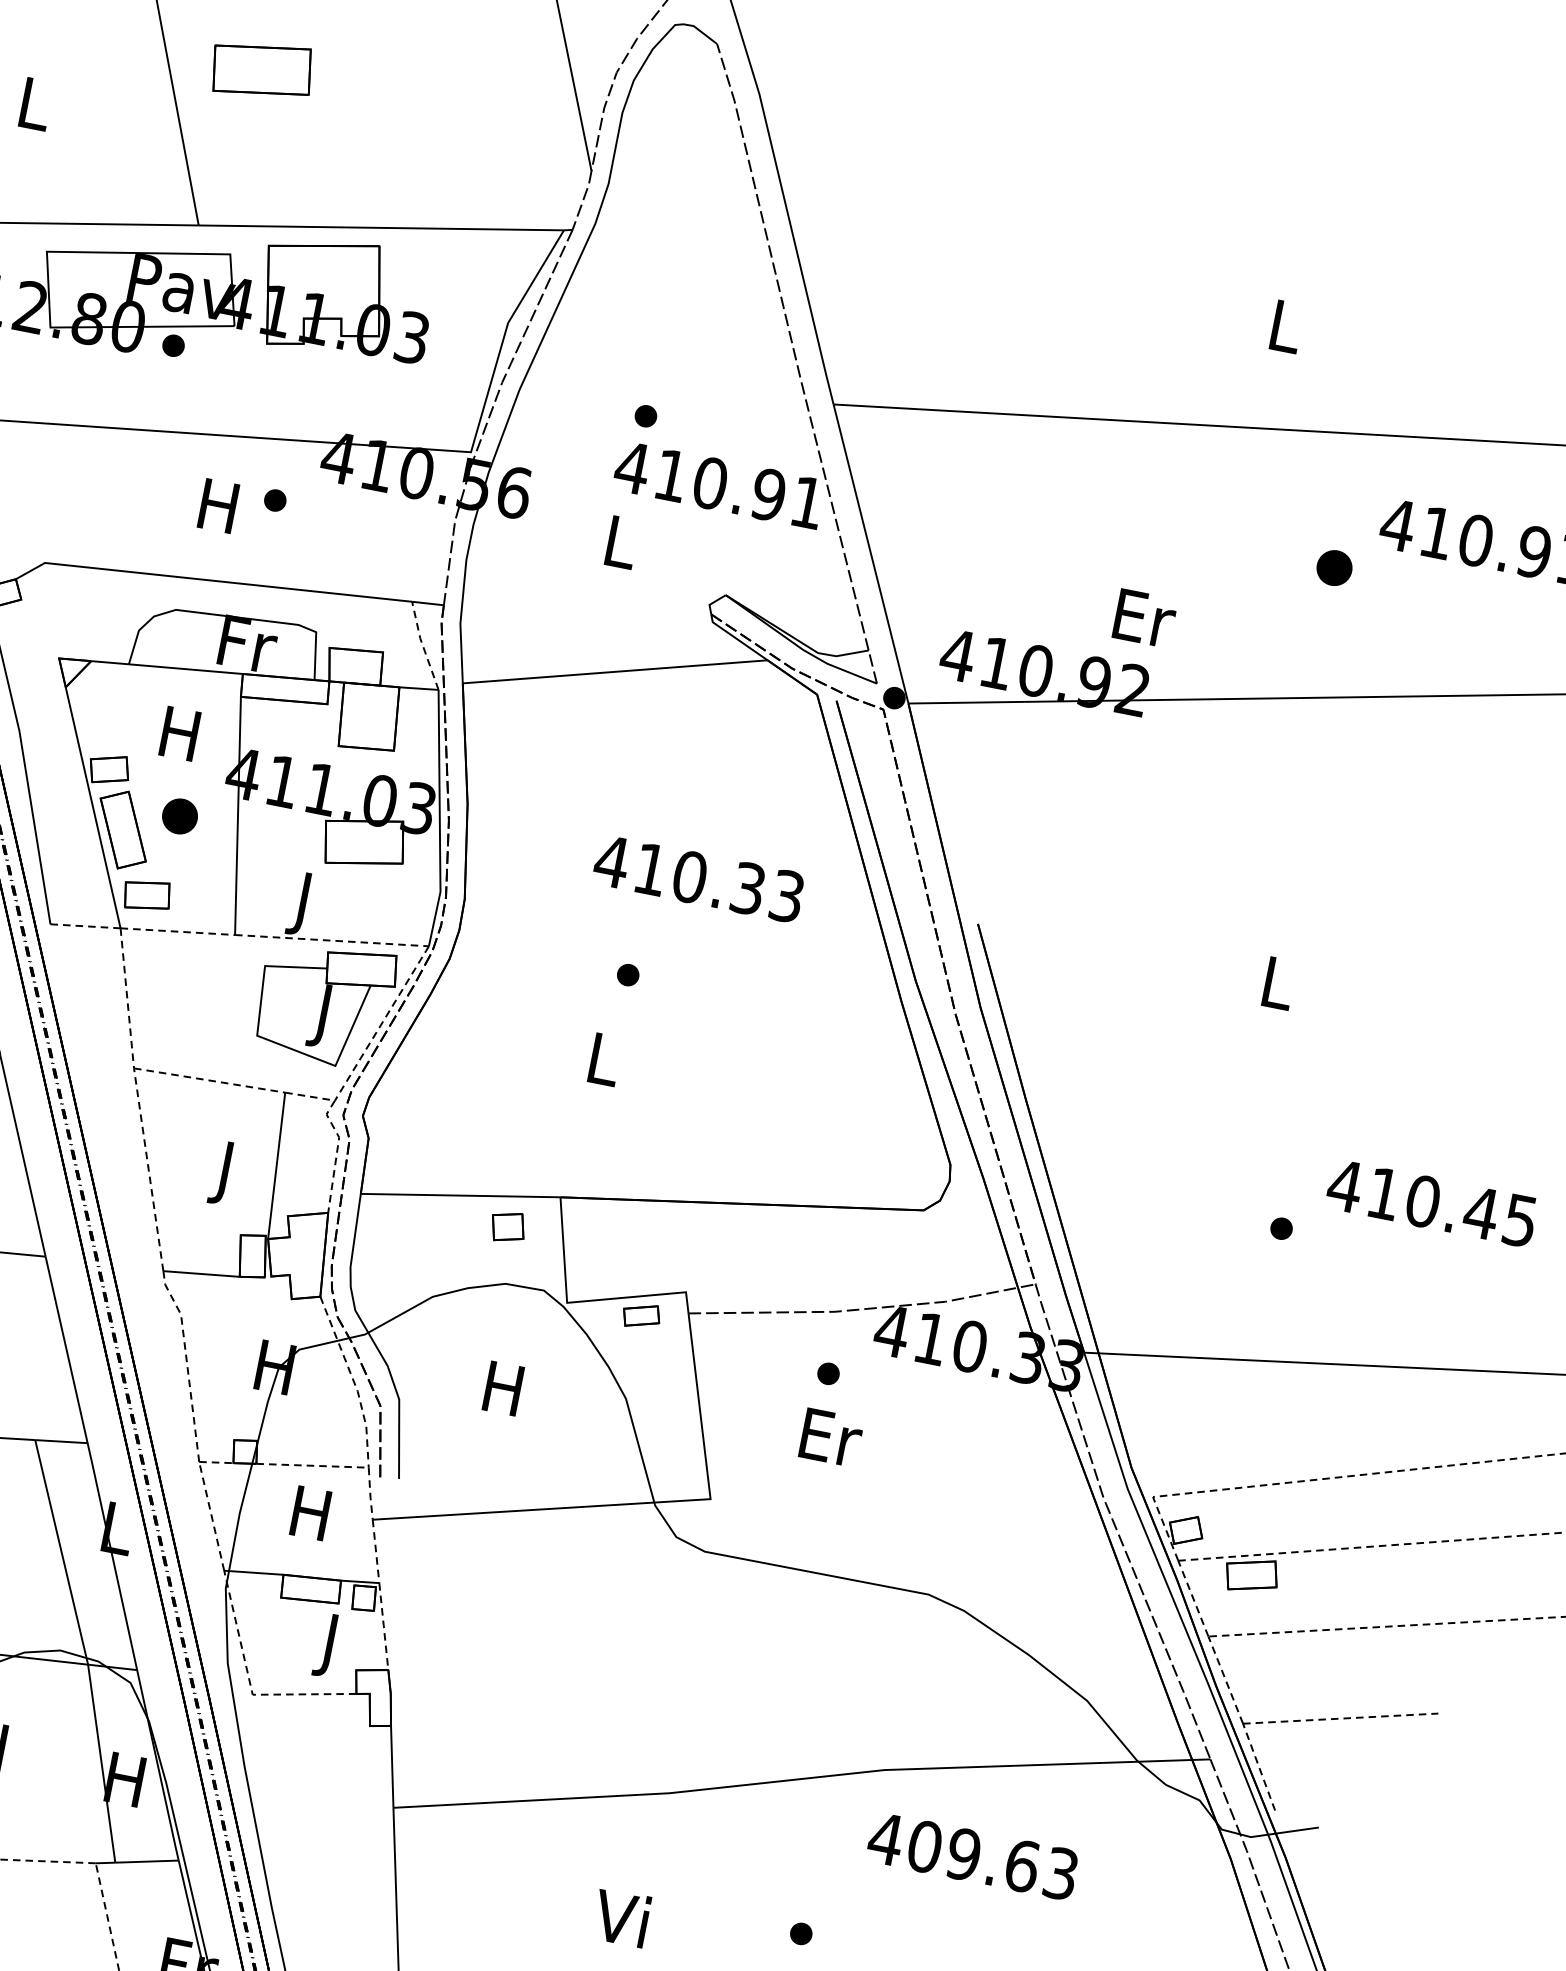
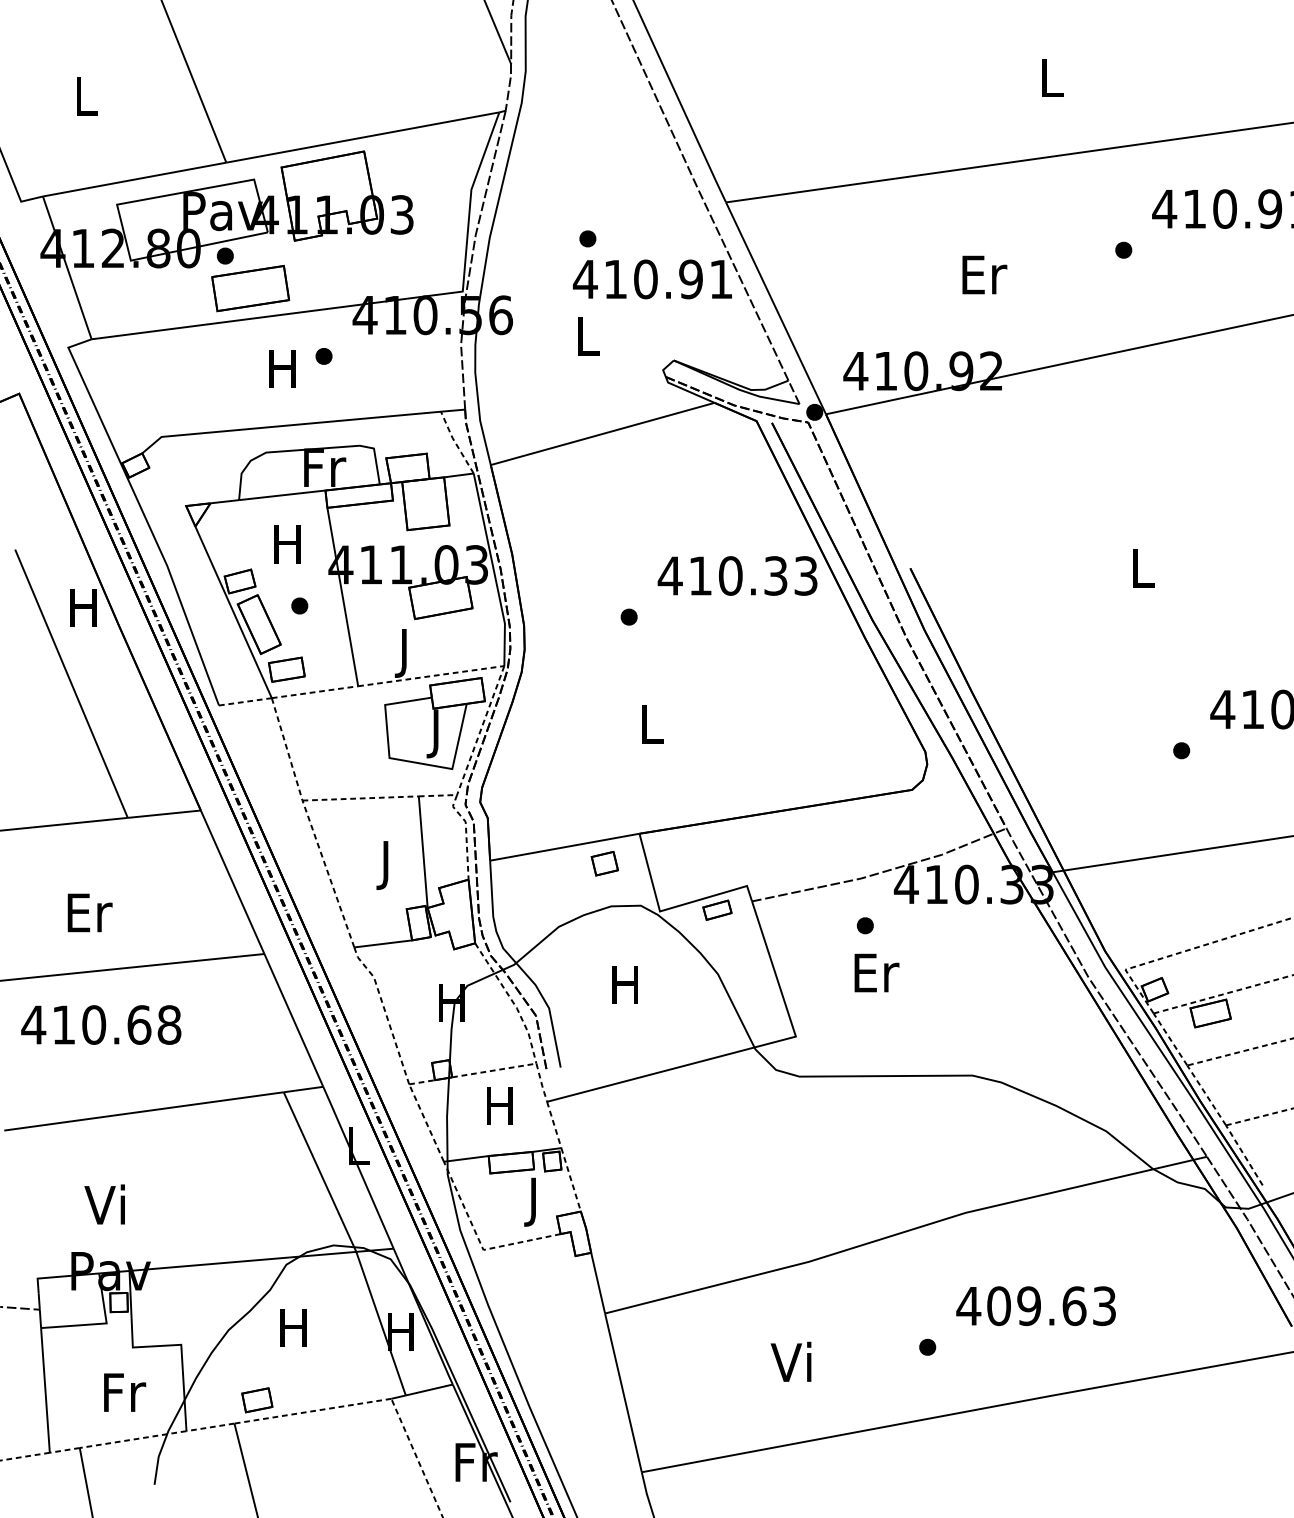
part: (261, 70) -> (250, 288), moved
part: (1334, 566) -> (1123, 249), size x0.62
text: (1144, 617) -> (984, 274), moved
part: (179, 815) -> (299, 605), size x0.62
text: (698, 878) -> (737, 575), moved
part: (627, 974) -> (628, 616), moved
text: (972, 1855) -> (1035, 1305), moved

